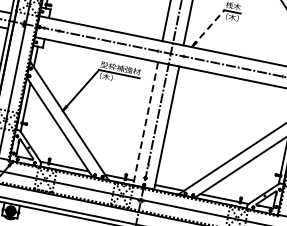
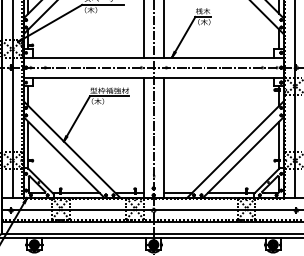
line: (209, 28) -> (184, 36), dashed -> solid
line: (145, 123) -> (143, 137), dashed -> solid

